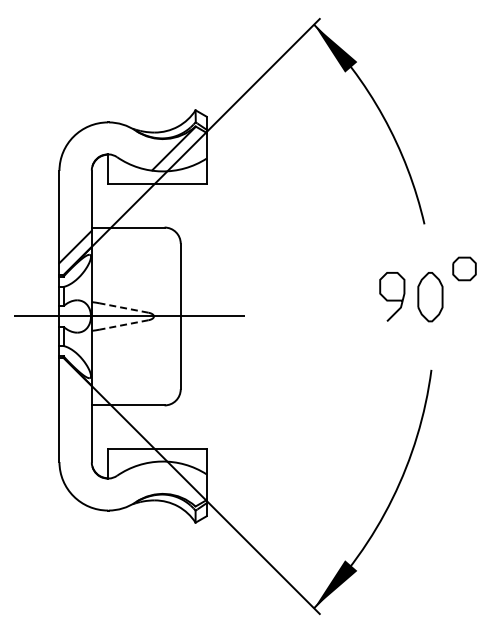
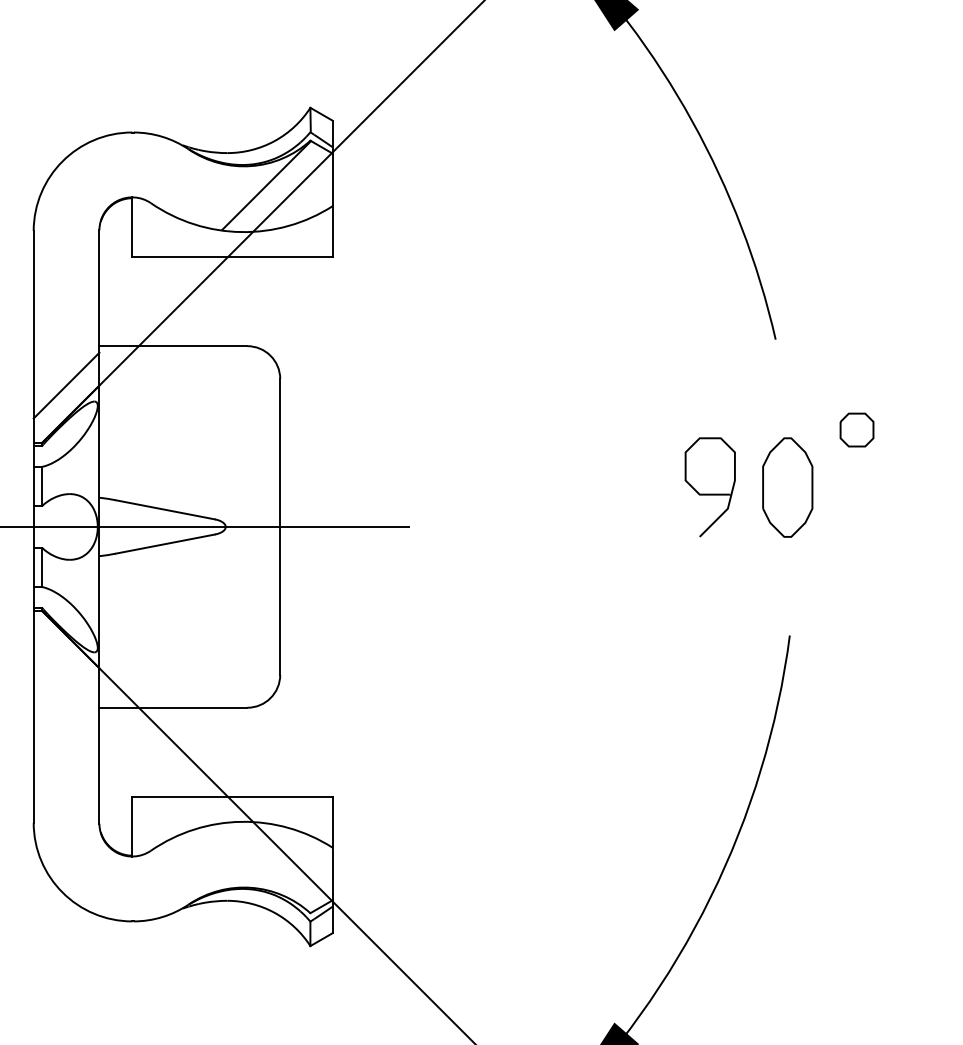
part: (464, 268) -> (857, 429), size x0.71
line: (124, 308) -> (165, 510), dashed -> solid
line: (124, 324) -> (165, 543), dashed -> solid

